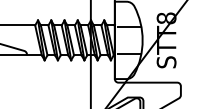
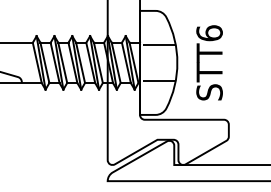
text: (166, 18) -> (209, 33), STT8 -> STT6

